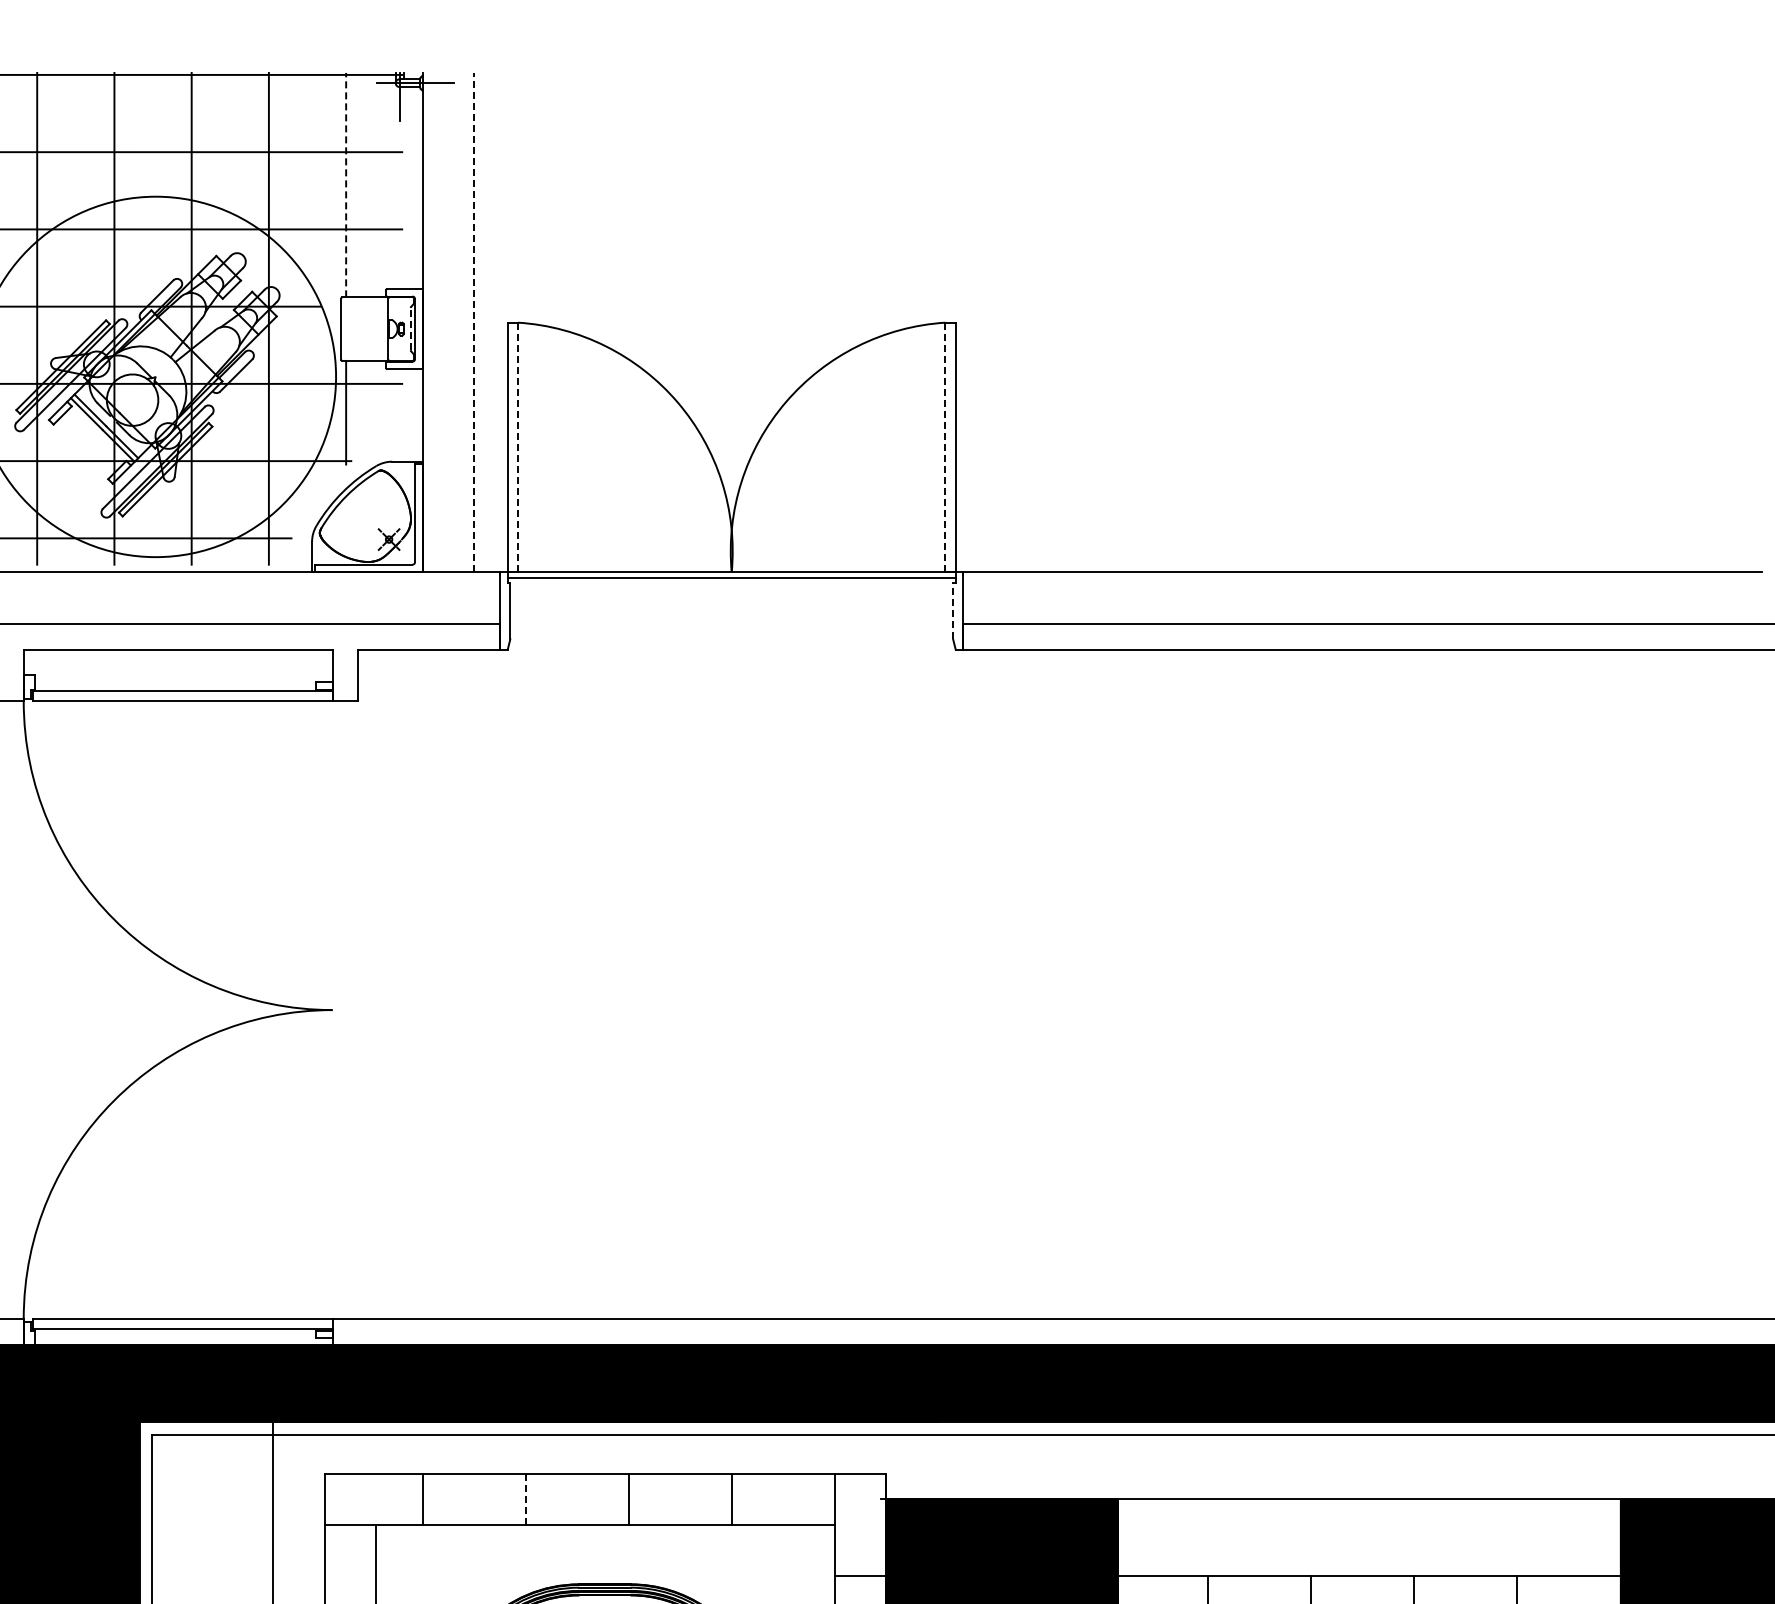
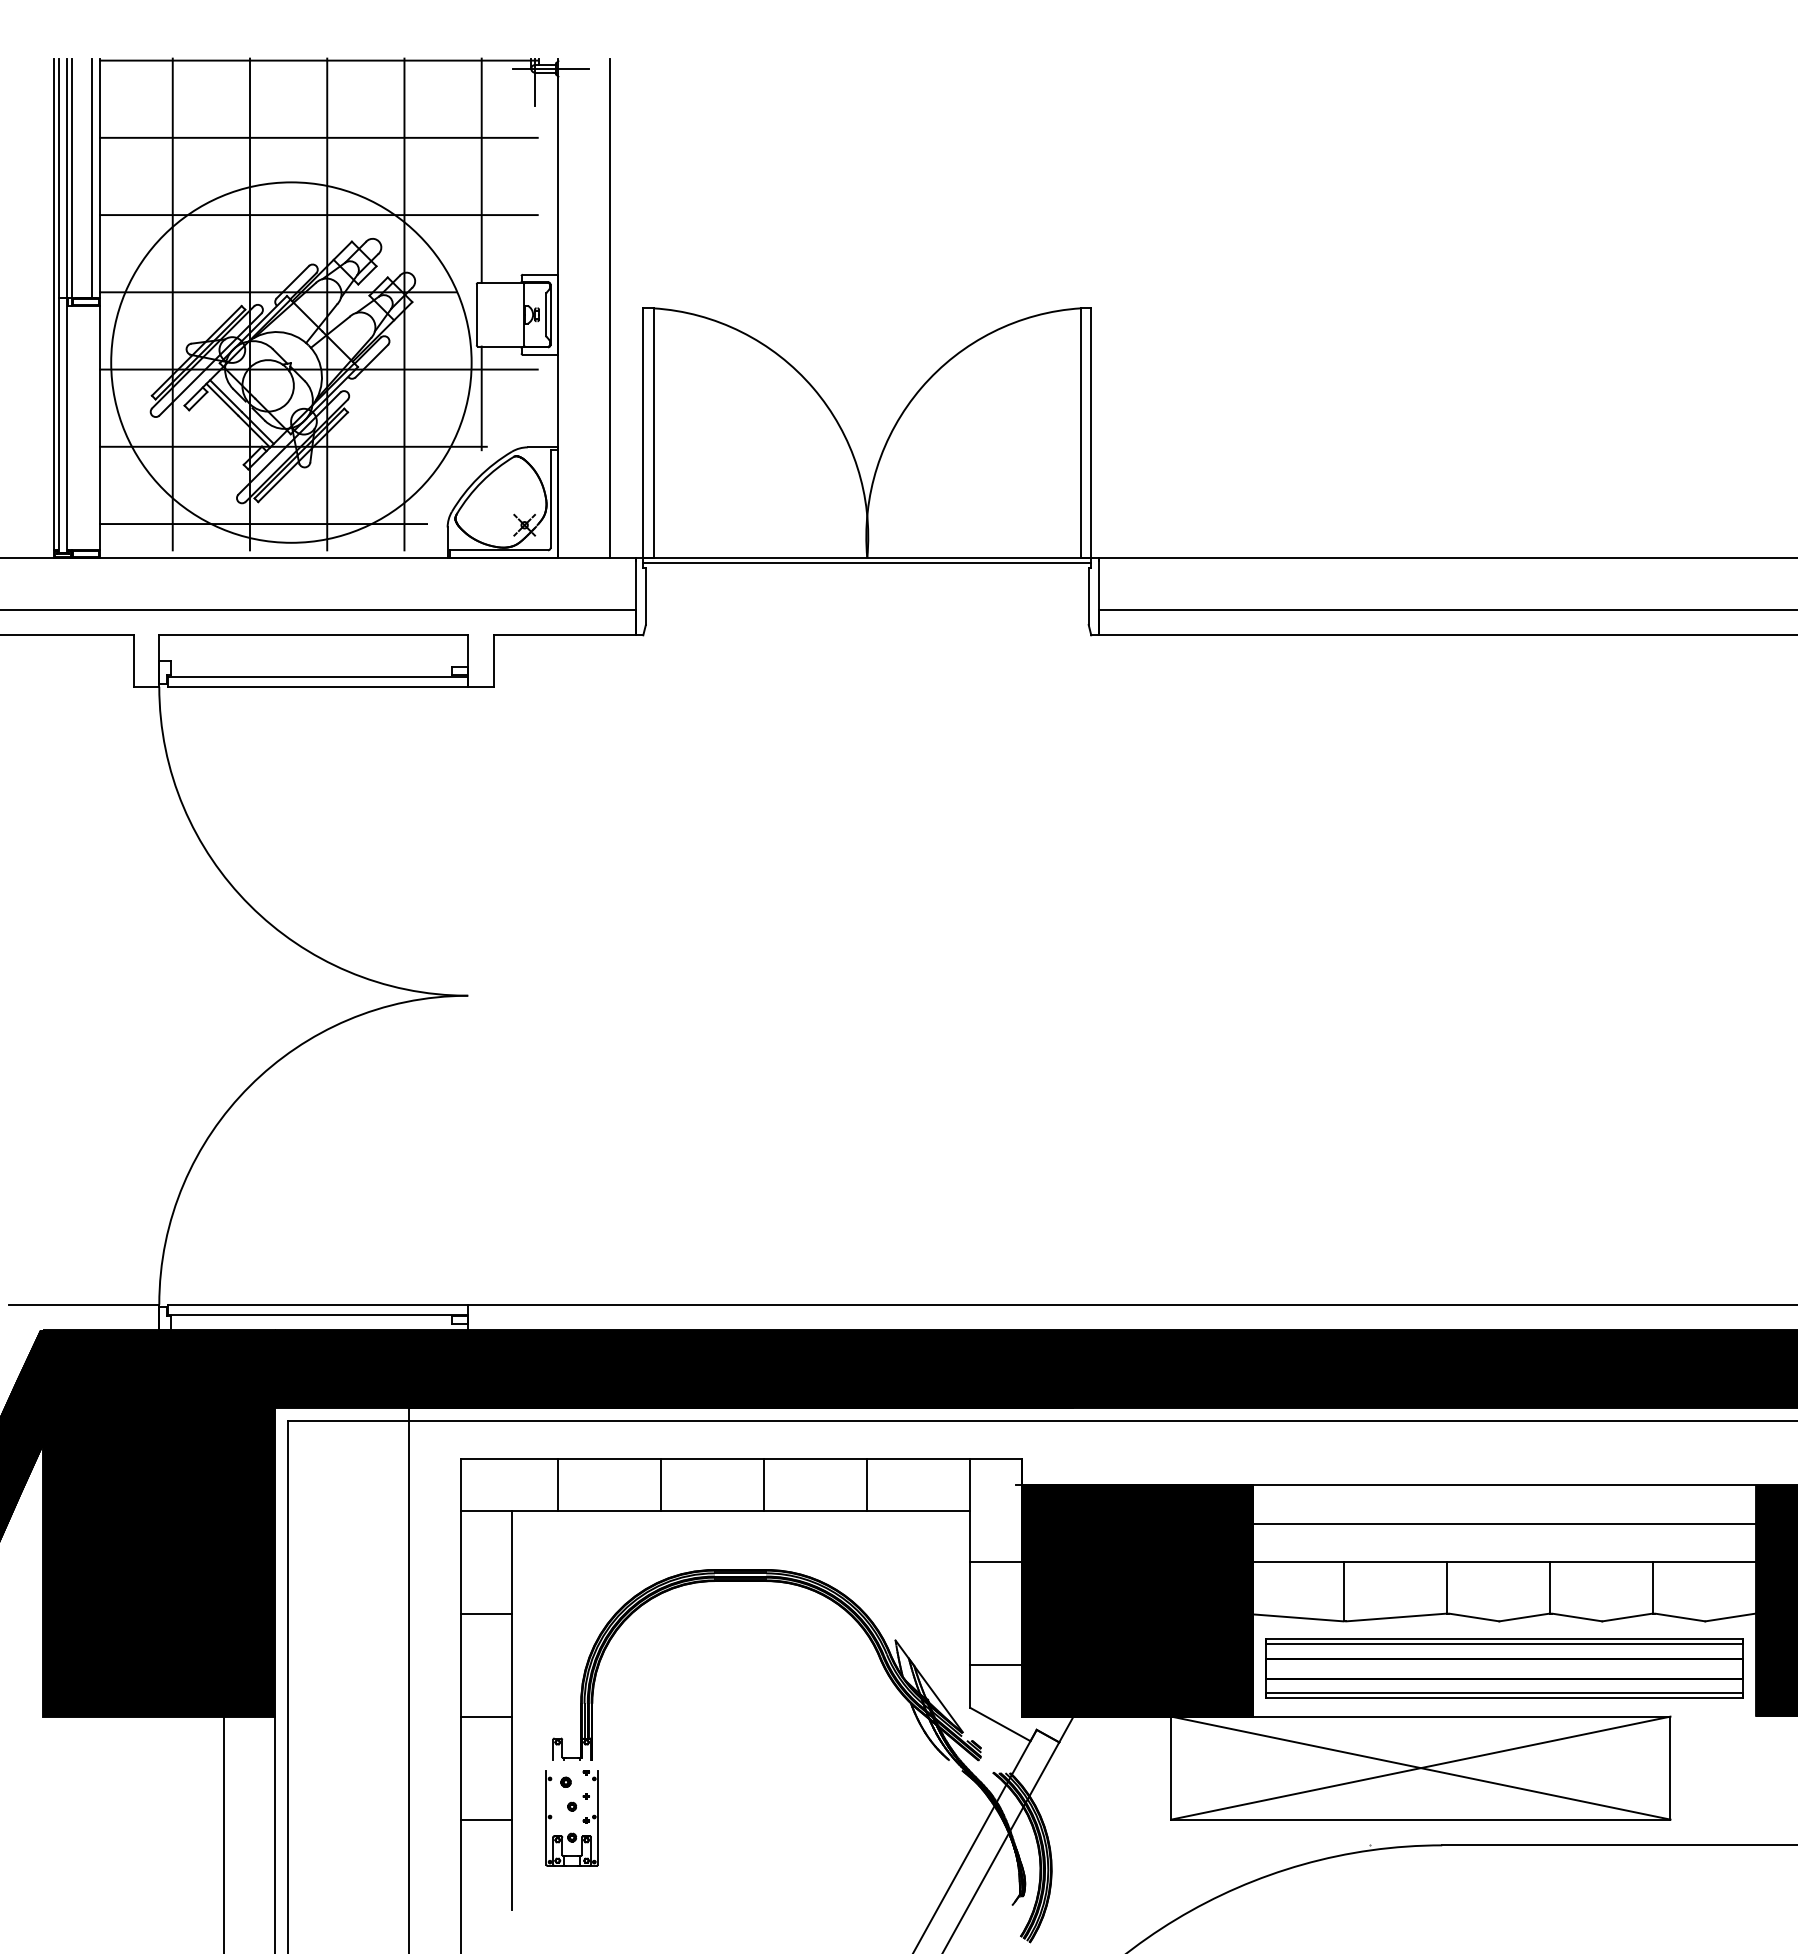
line: (345, 184) -> (481, 170), dashed -> solid
line: (473, 322) -> (609, 308), dashed -> solid
line: (410, 328) -> (546, 314), dashed -> solid
line: (517, 447) -> (653, 433), dashed -> solid
line: (944, 447) -> (1080, 433), dashed -> solid
line: (952, 610) -> (1088, 596), dashed -> solid
line: (525, 1498) -> (661, 1484), dashed -> solid
line: (1368, 1537) -> (1504, 1523), added

